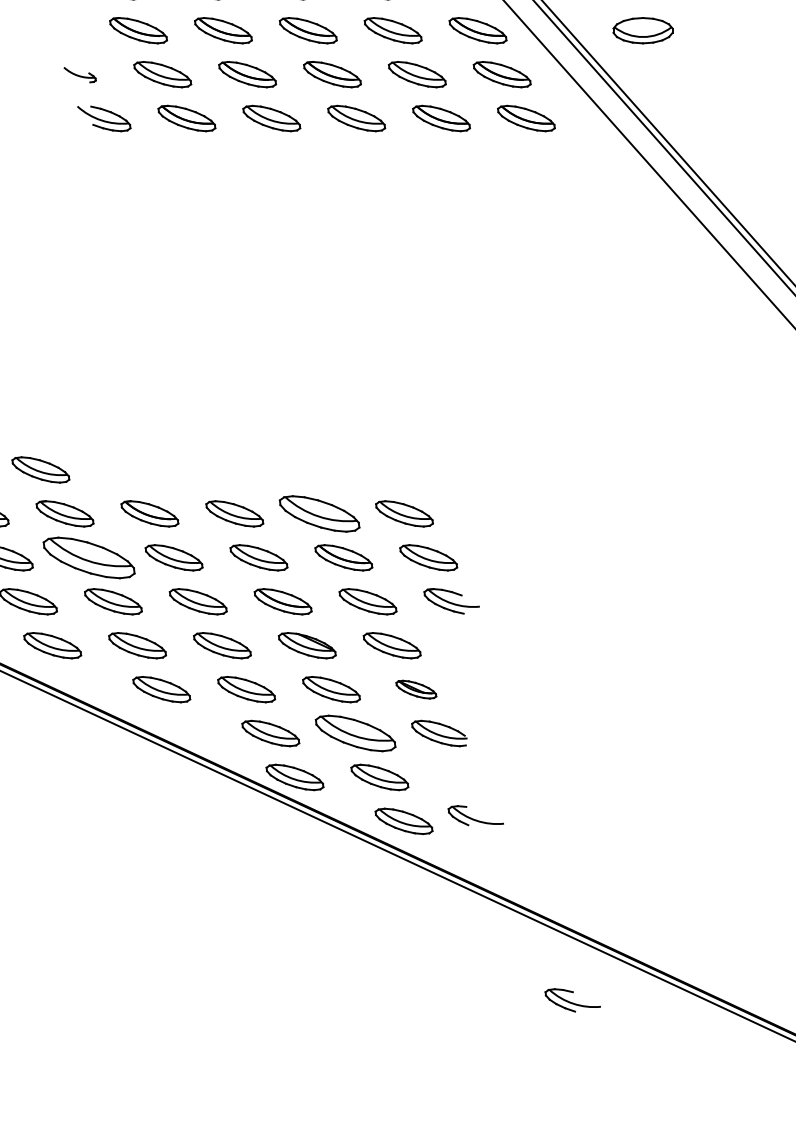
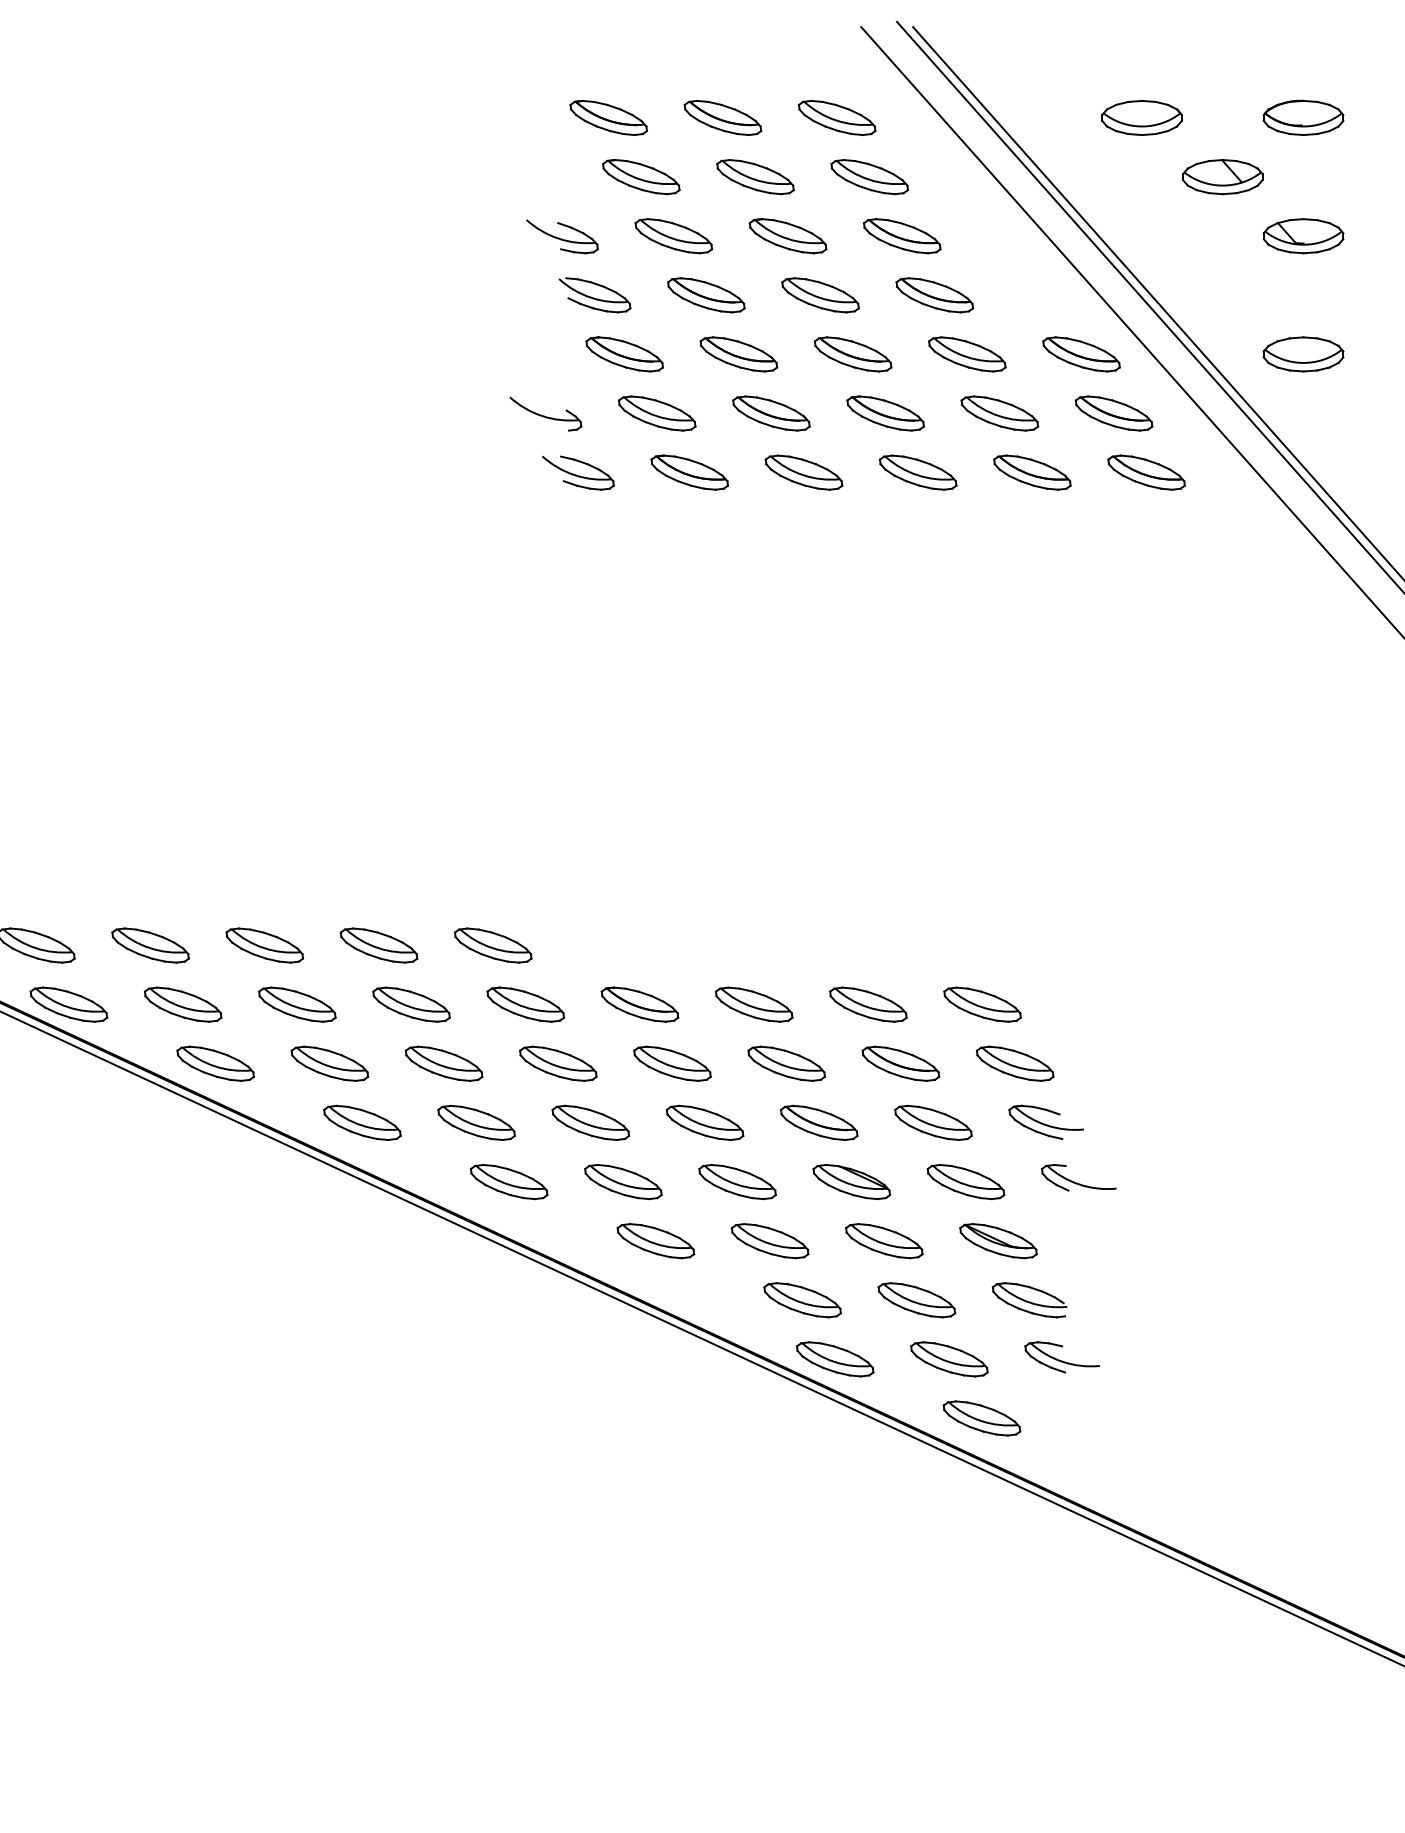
part: (79, 74) -> (545, 413), size x1.67
part: (319, 513) -> (868, 1004), size x0.71
part: (89, 557) -> (558, 1063), size x0.62
part: (416, 689) -> (998, 1241), size x1.43
part: (355, 733) -> (916, 1300), size x0.71
part: (475, 815) -> (1078, 1177), moved
part: (572, 1000) -> (1061, 1357), moved

